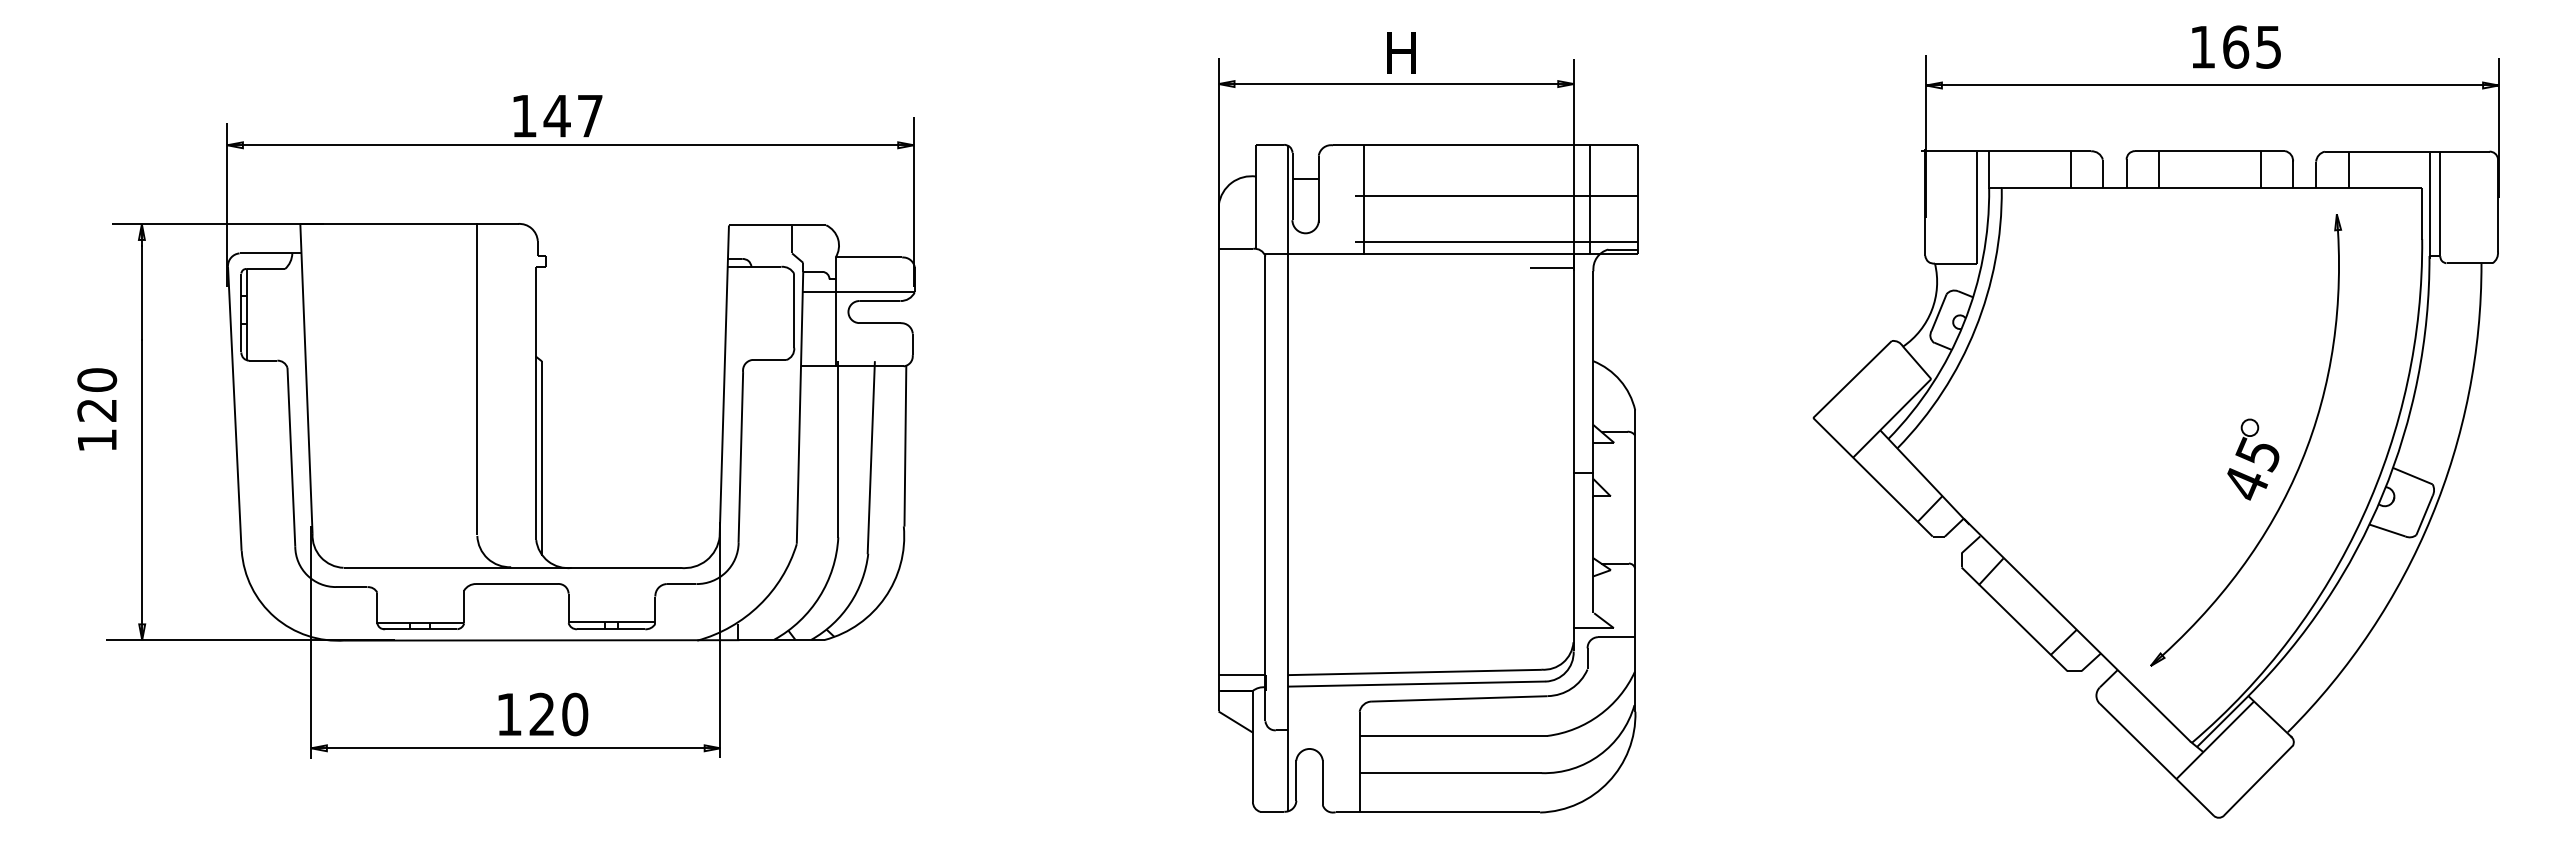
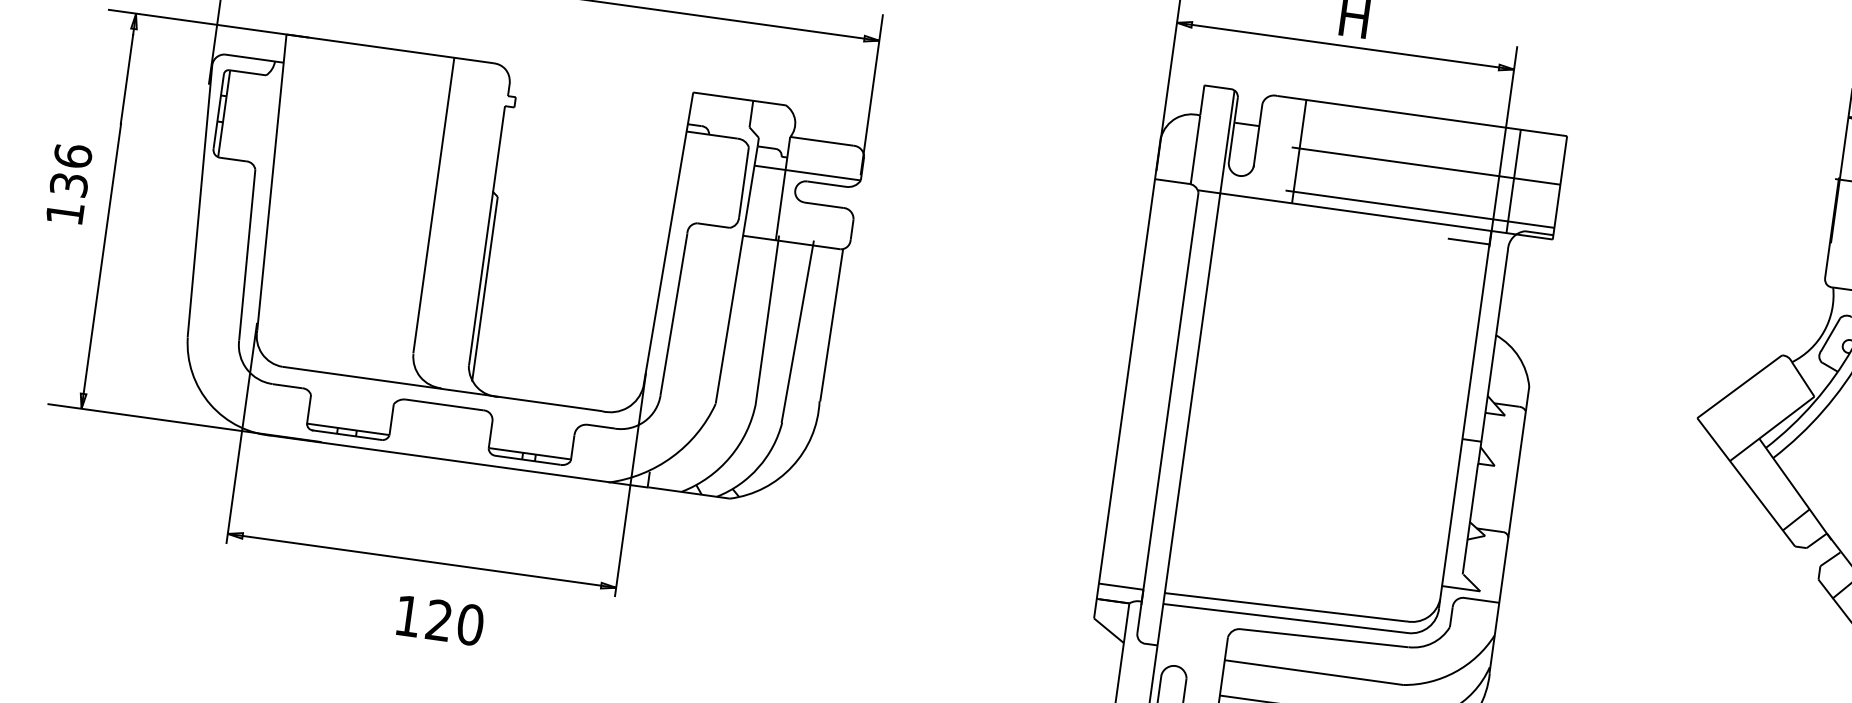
text: (97, 394) -> (71, 169), 120 -> 136
text: (543, 714) -> (440, 620), moved

